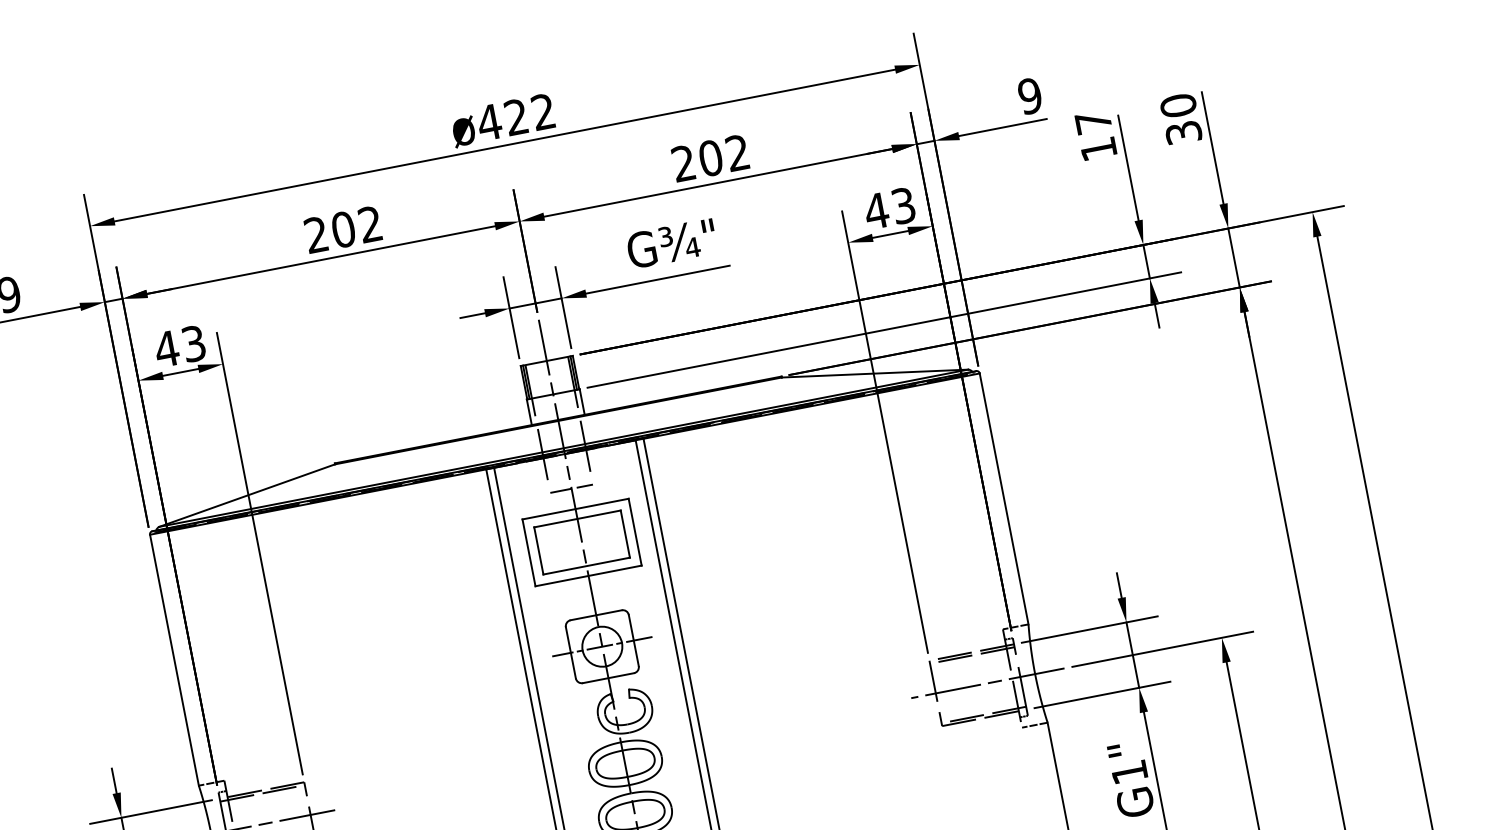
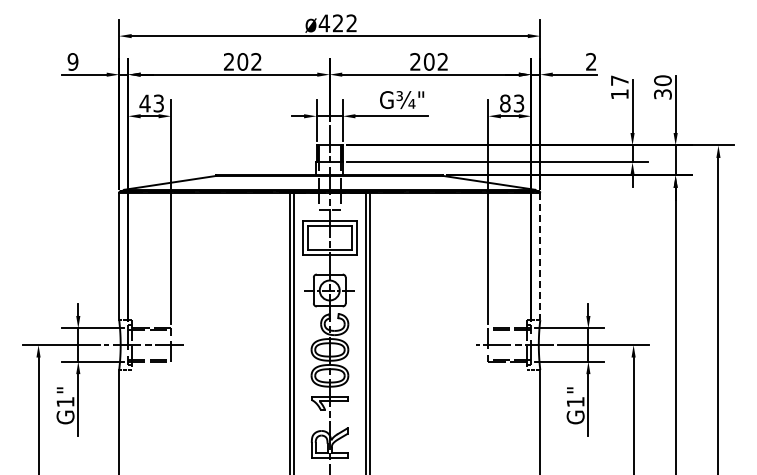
text: (1030, 95) -> (591, 61), 9 -> 2
text: (875, 211) -> (504, 103), 43 -> 83
line: (1004, 499) -> (540, 256), solid -> dashed

